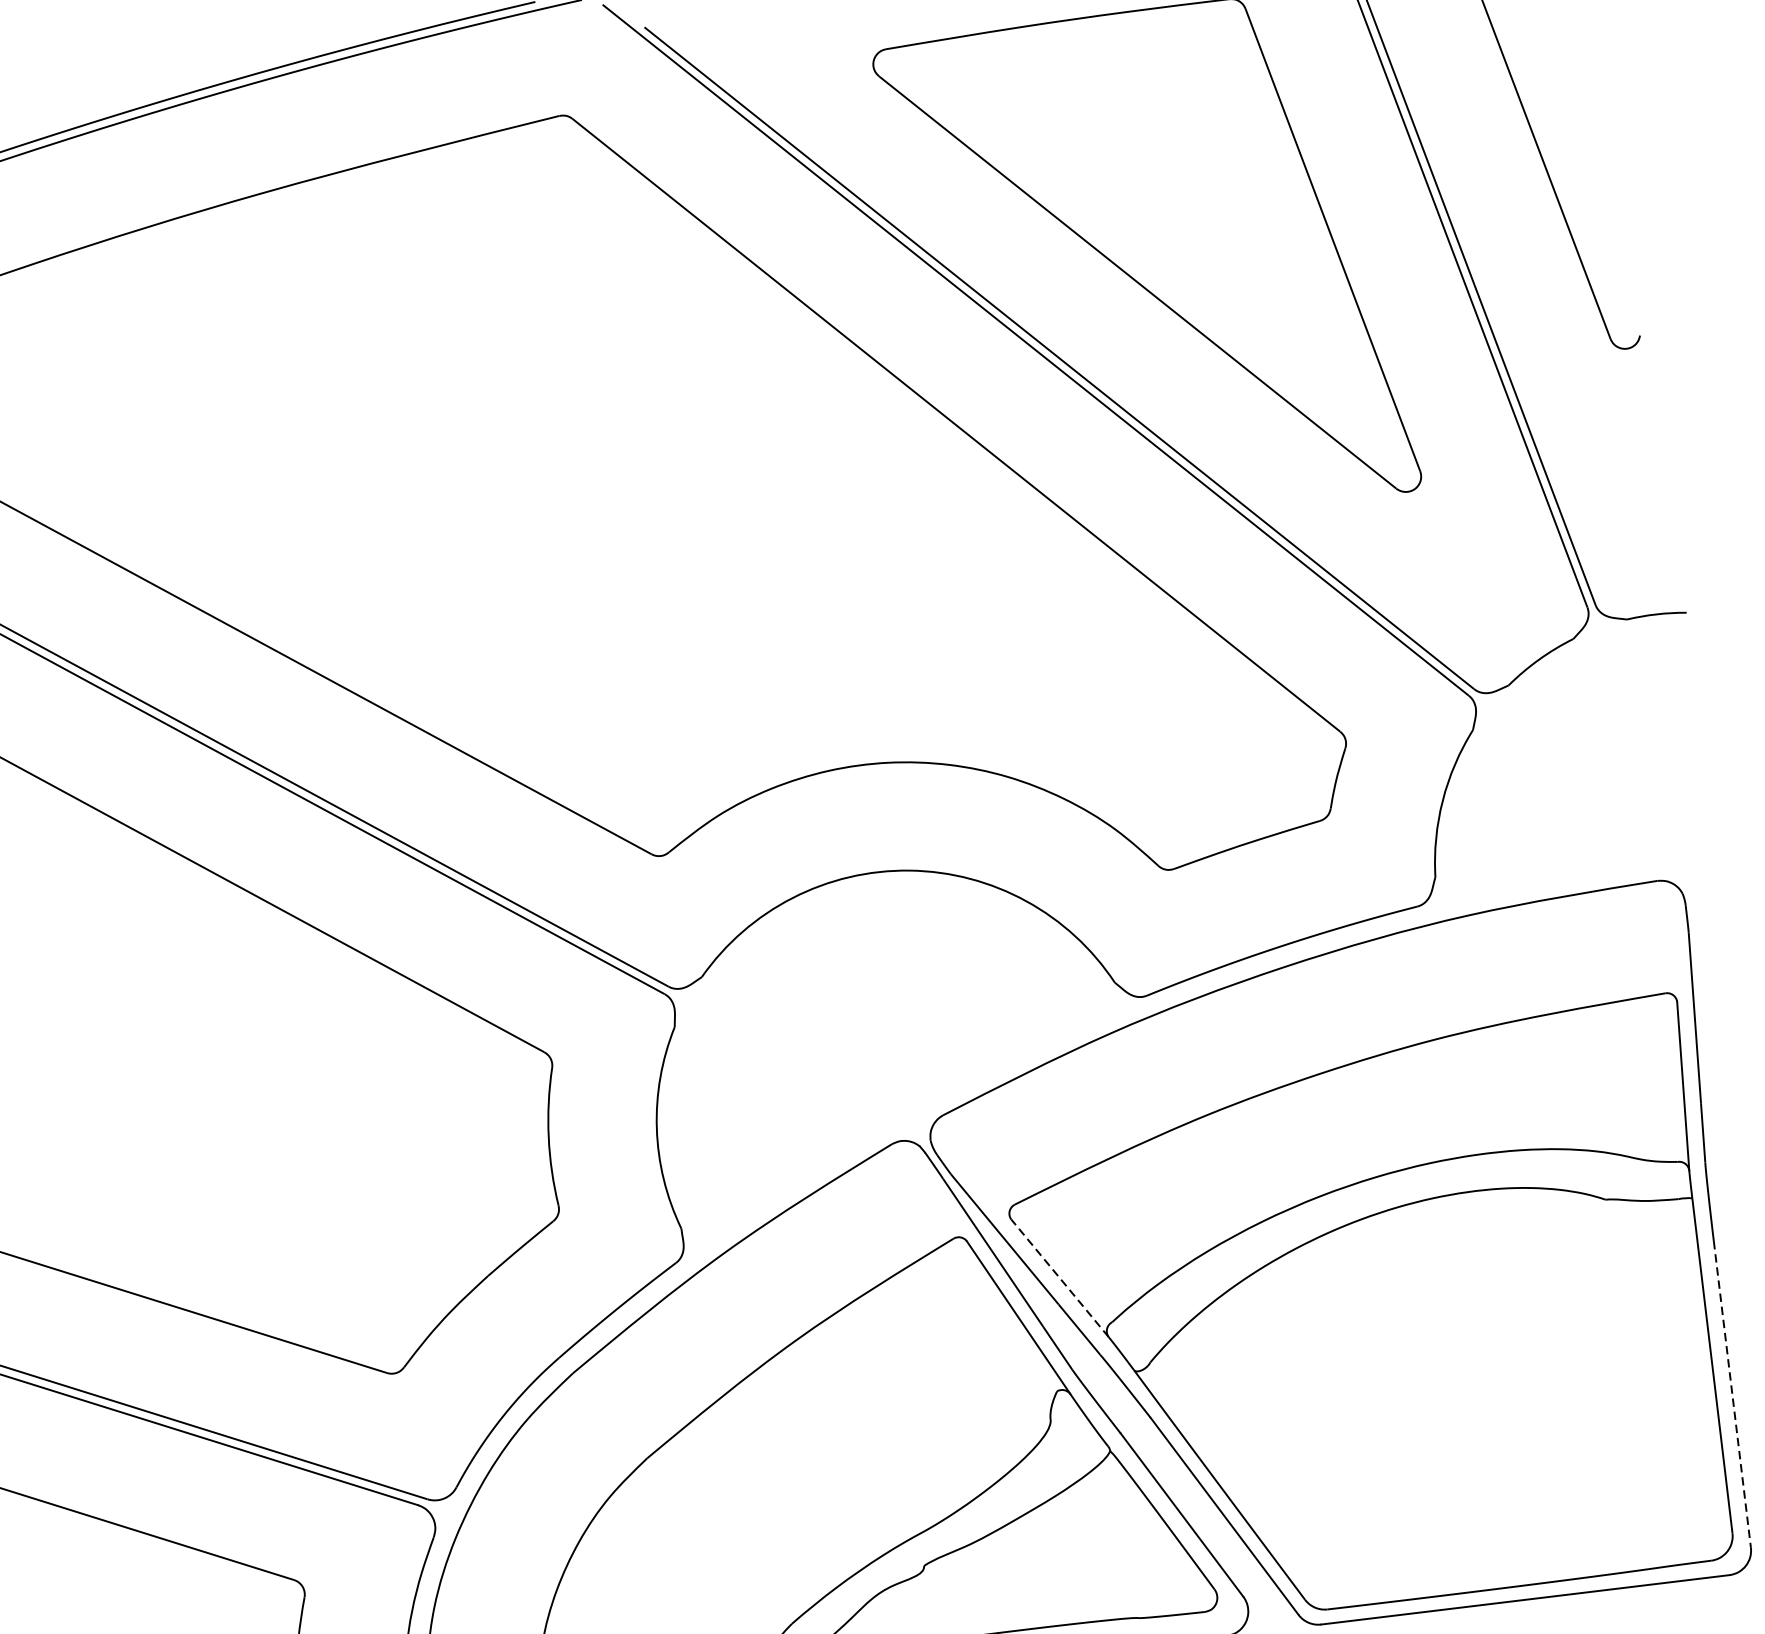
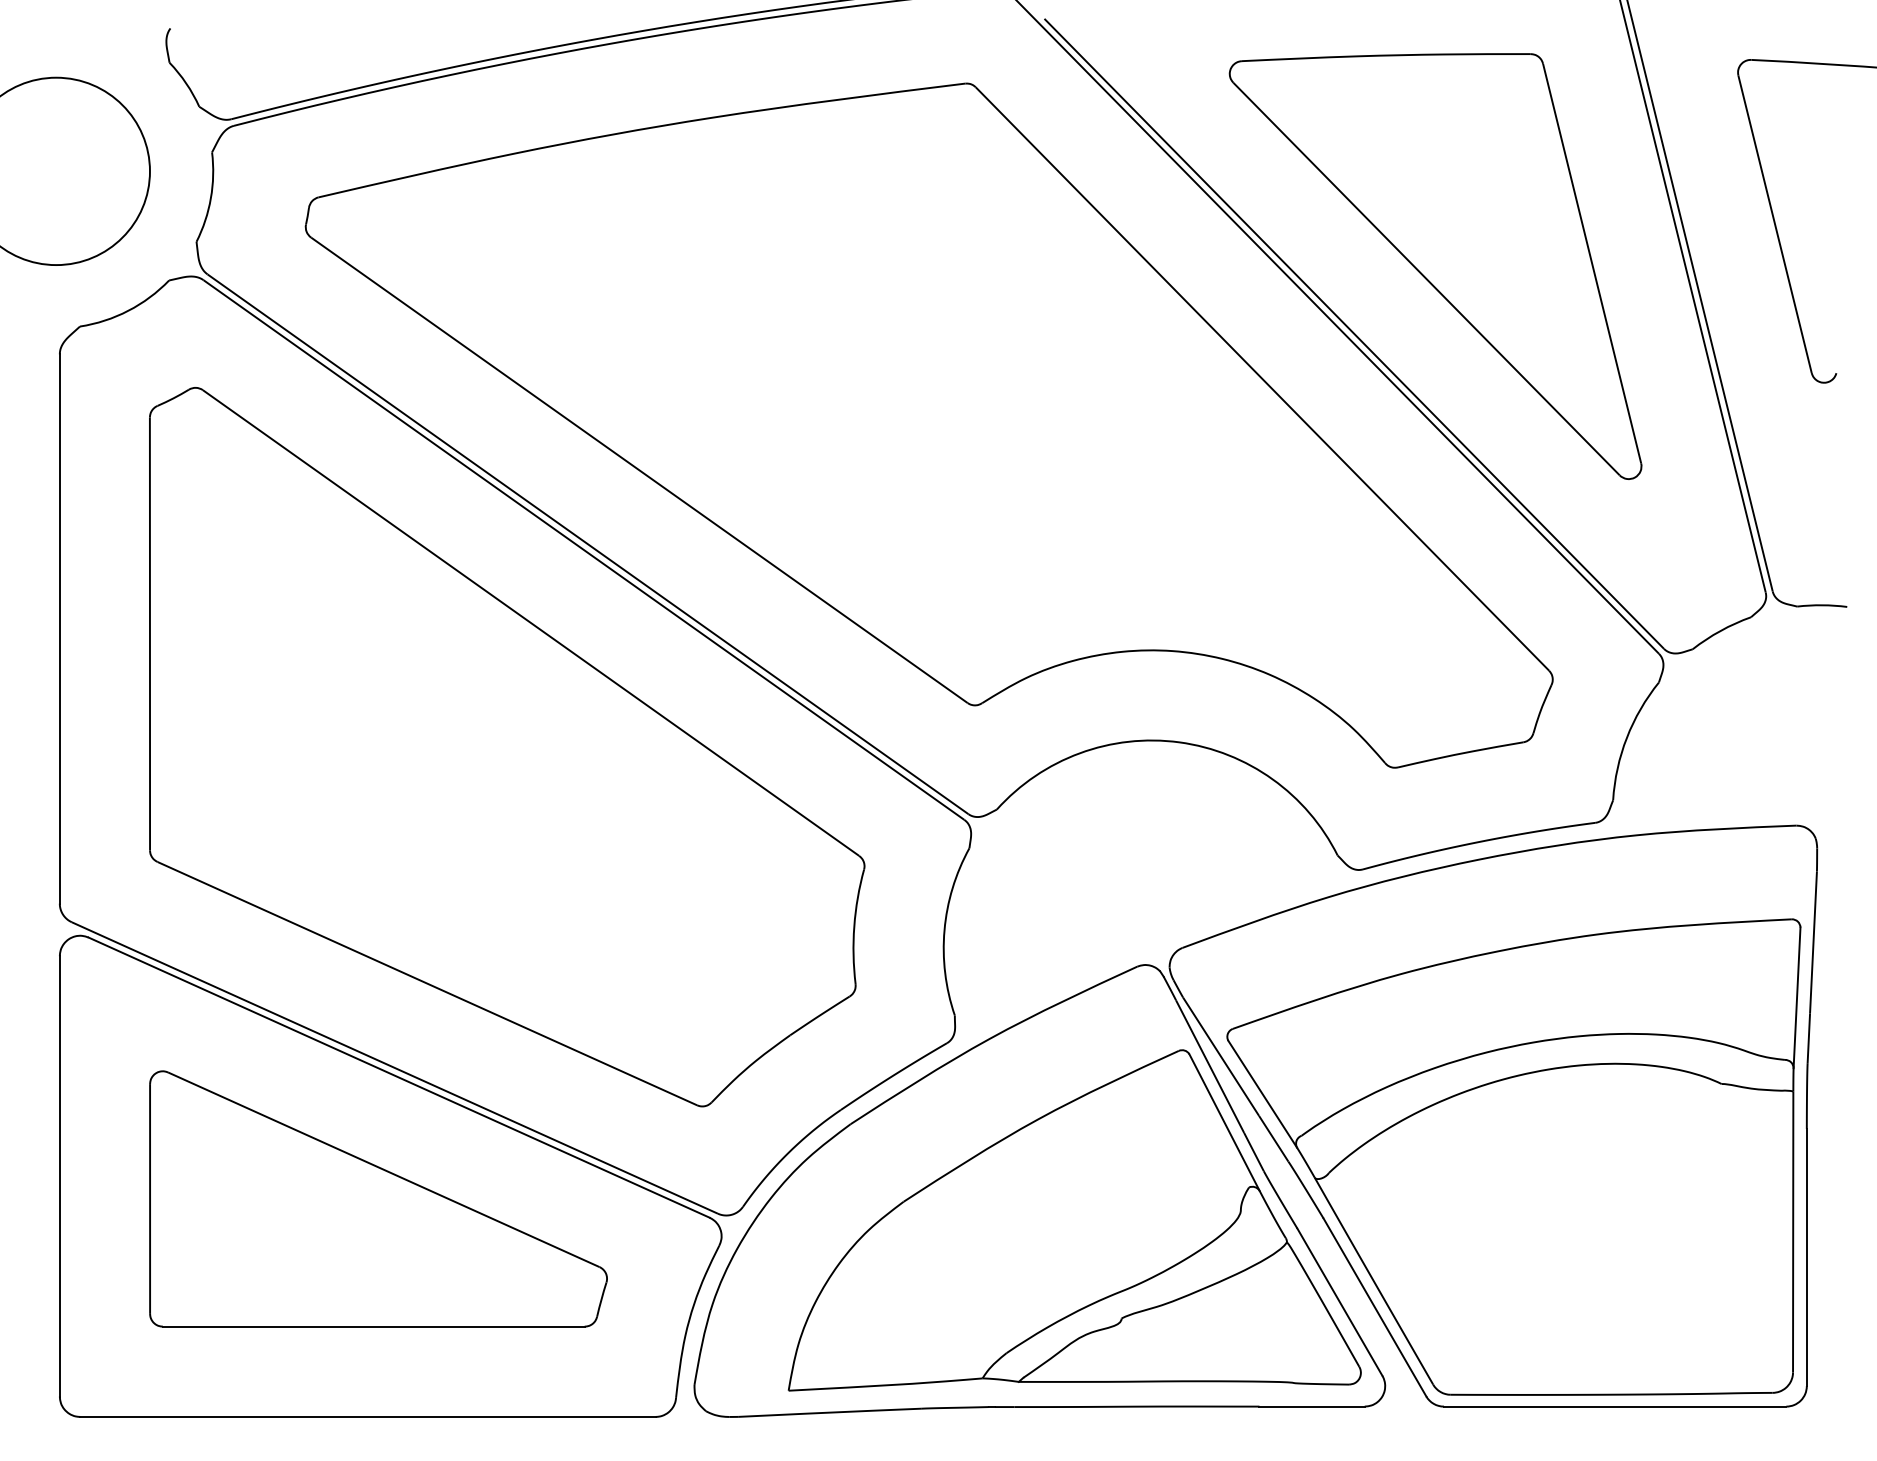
line: (1059, 1278) -> (1262, 1094), dashed -> solid
line: (1731, 1394) -> (1806, 1257), dashed -> solid

